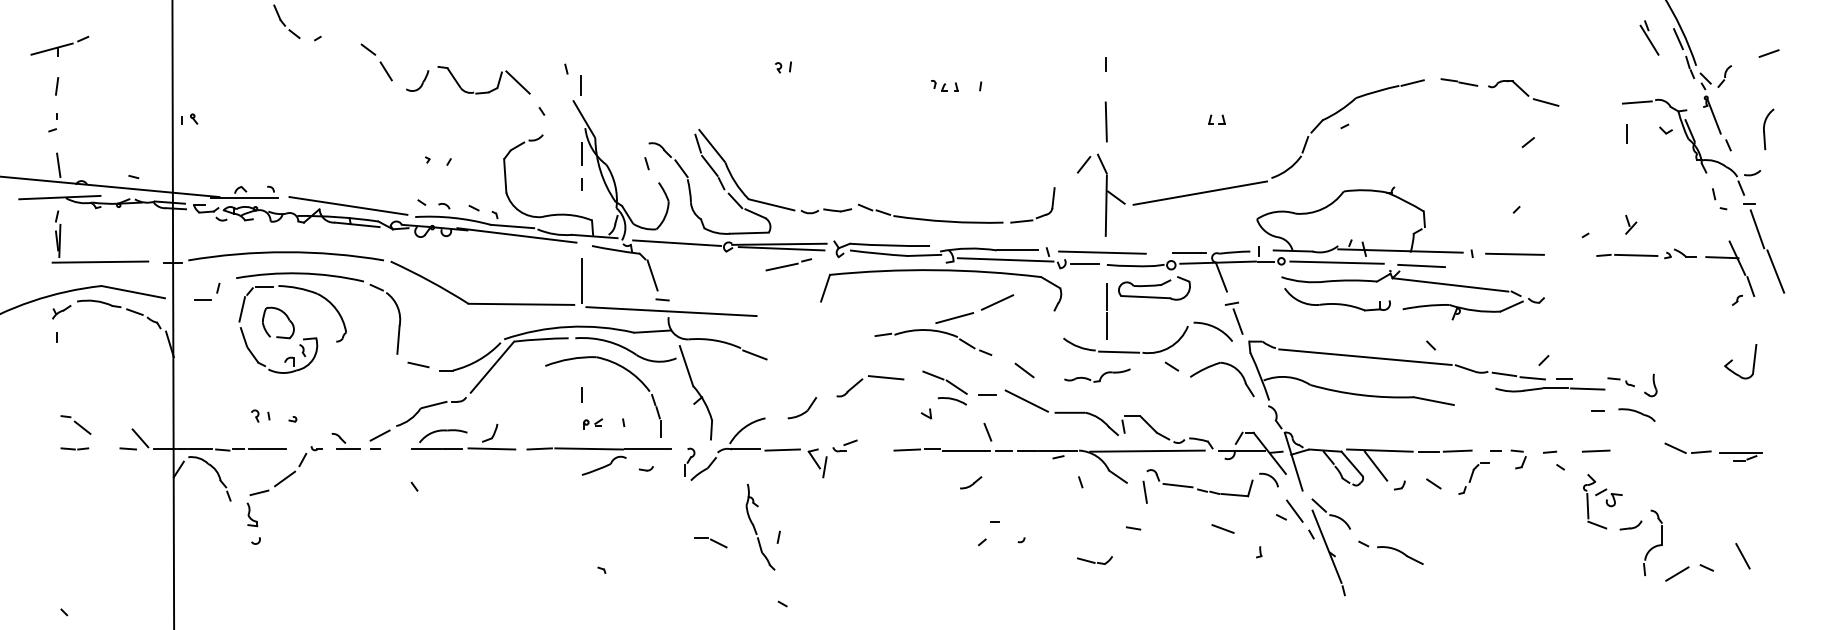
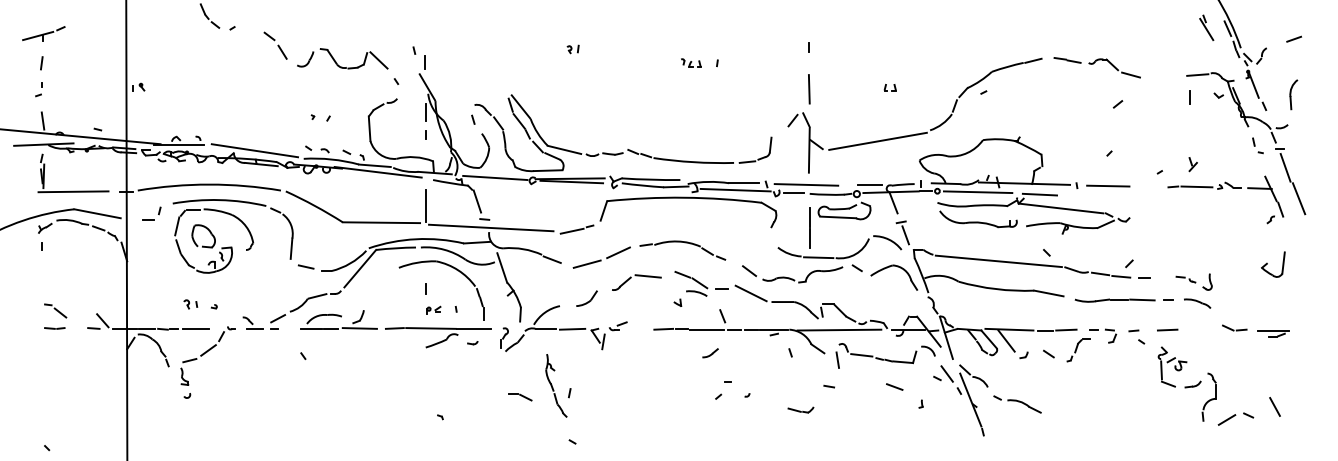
part: (788, 264) -> (576, 229), moved
part: (974, 308) -> (601, 257), moved
part: (1097, 375) -> (802, 274), size x1.67
part: (1550, 389) -> (1115, 300), moved
part: (1687, 448) -> (1234, 328), size x0.71

